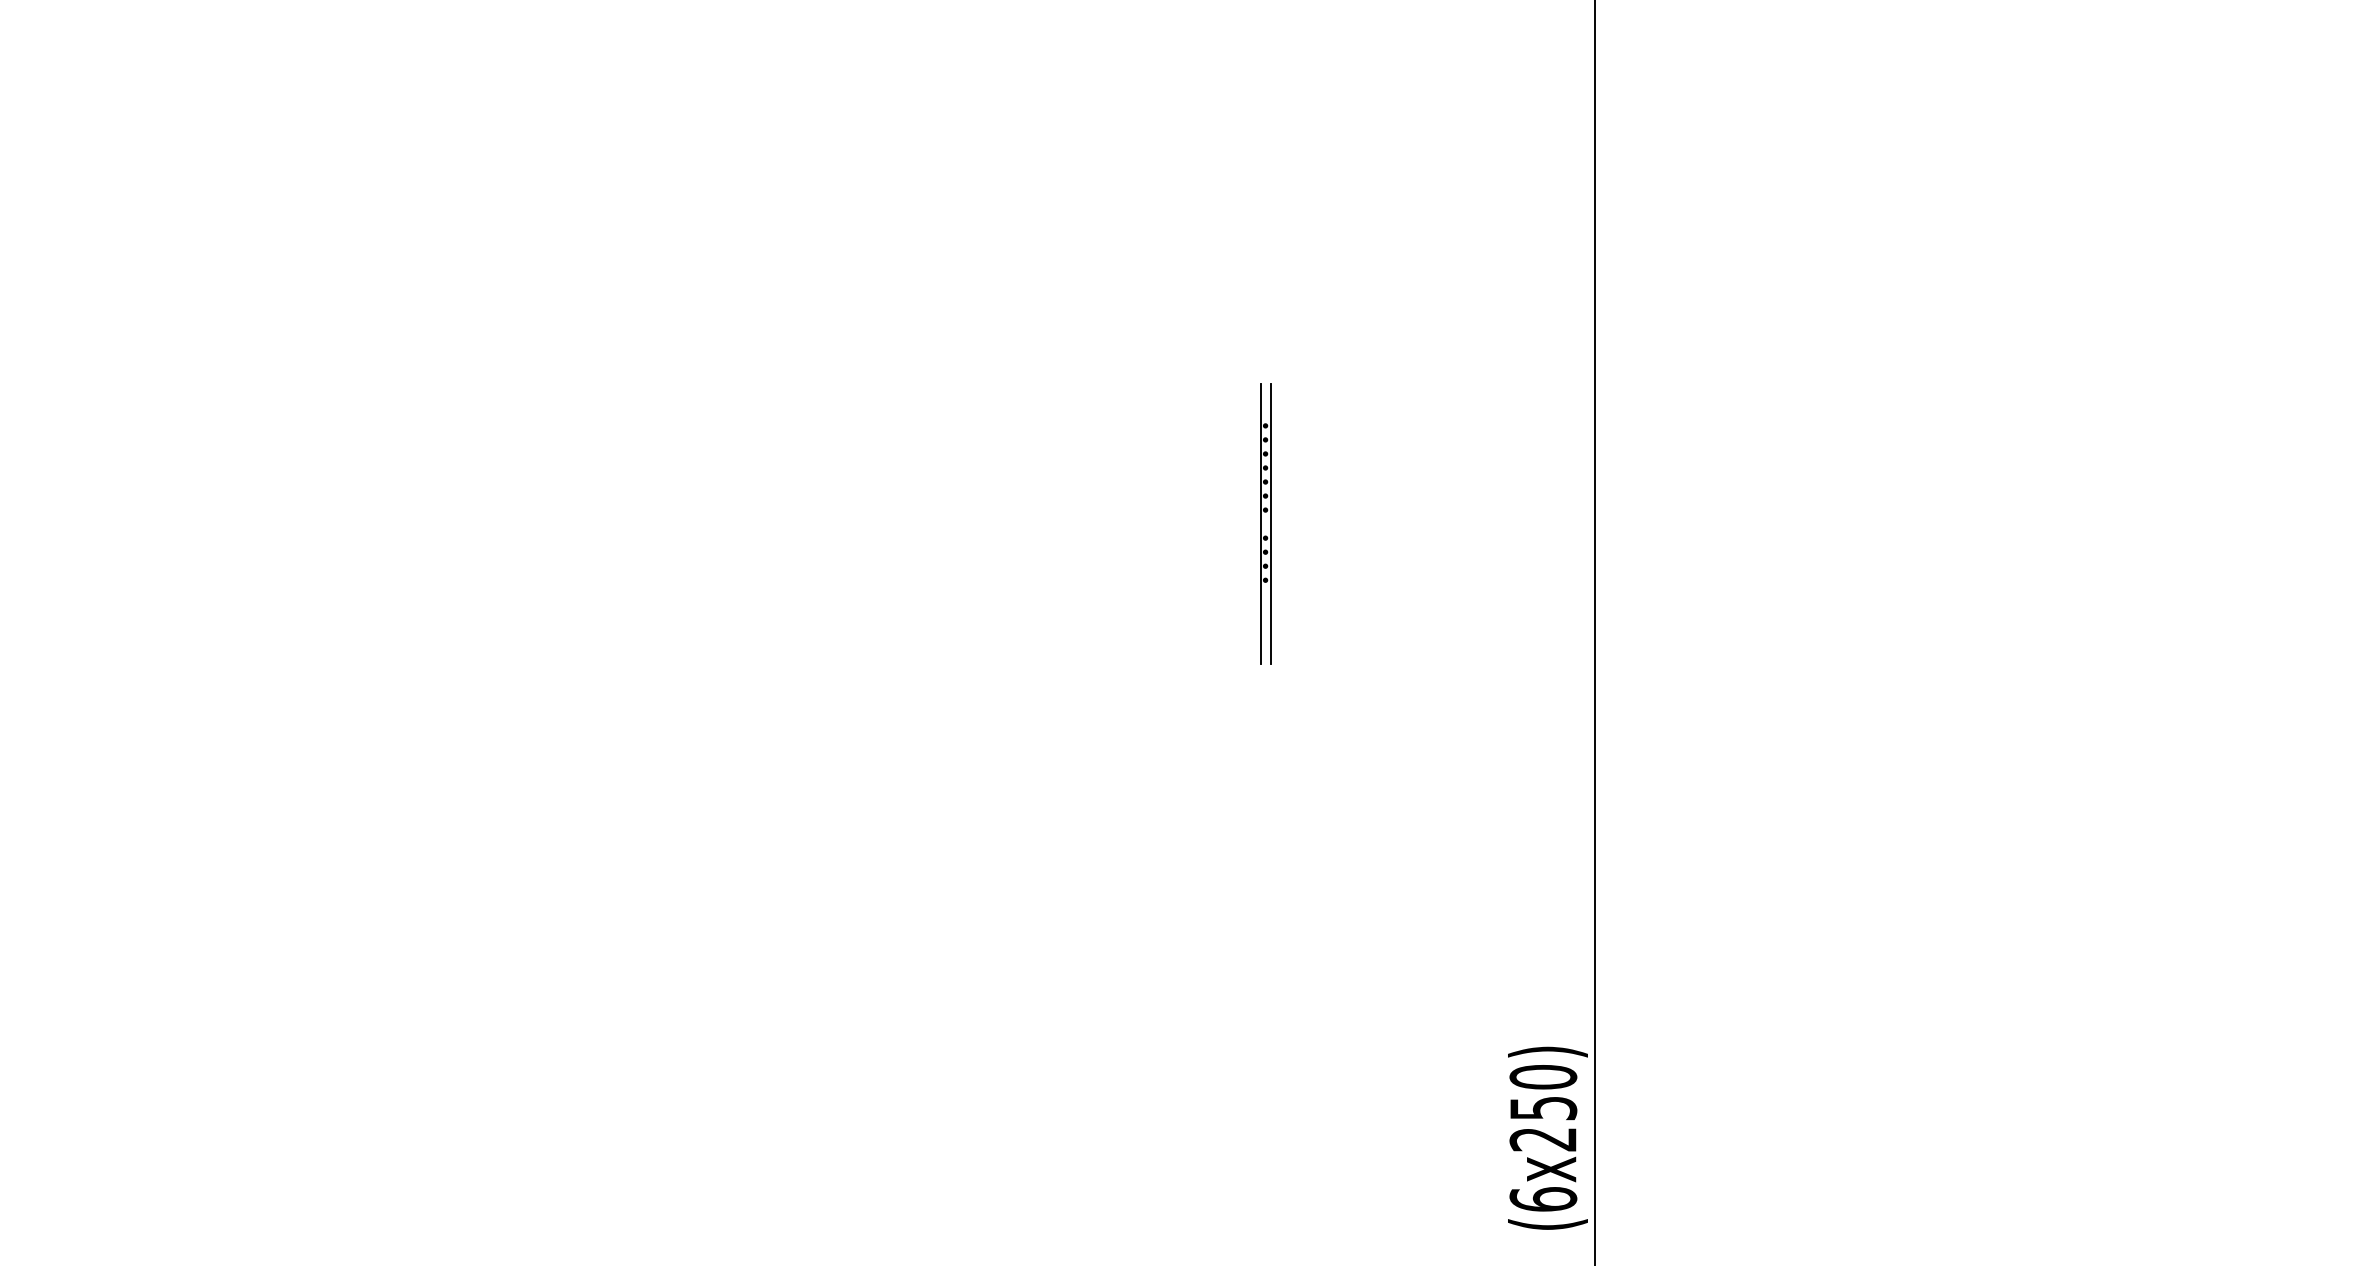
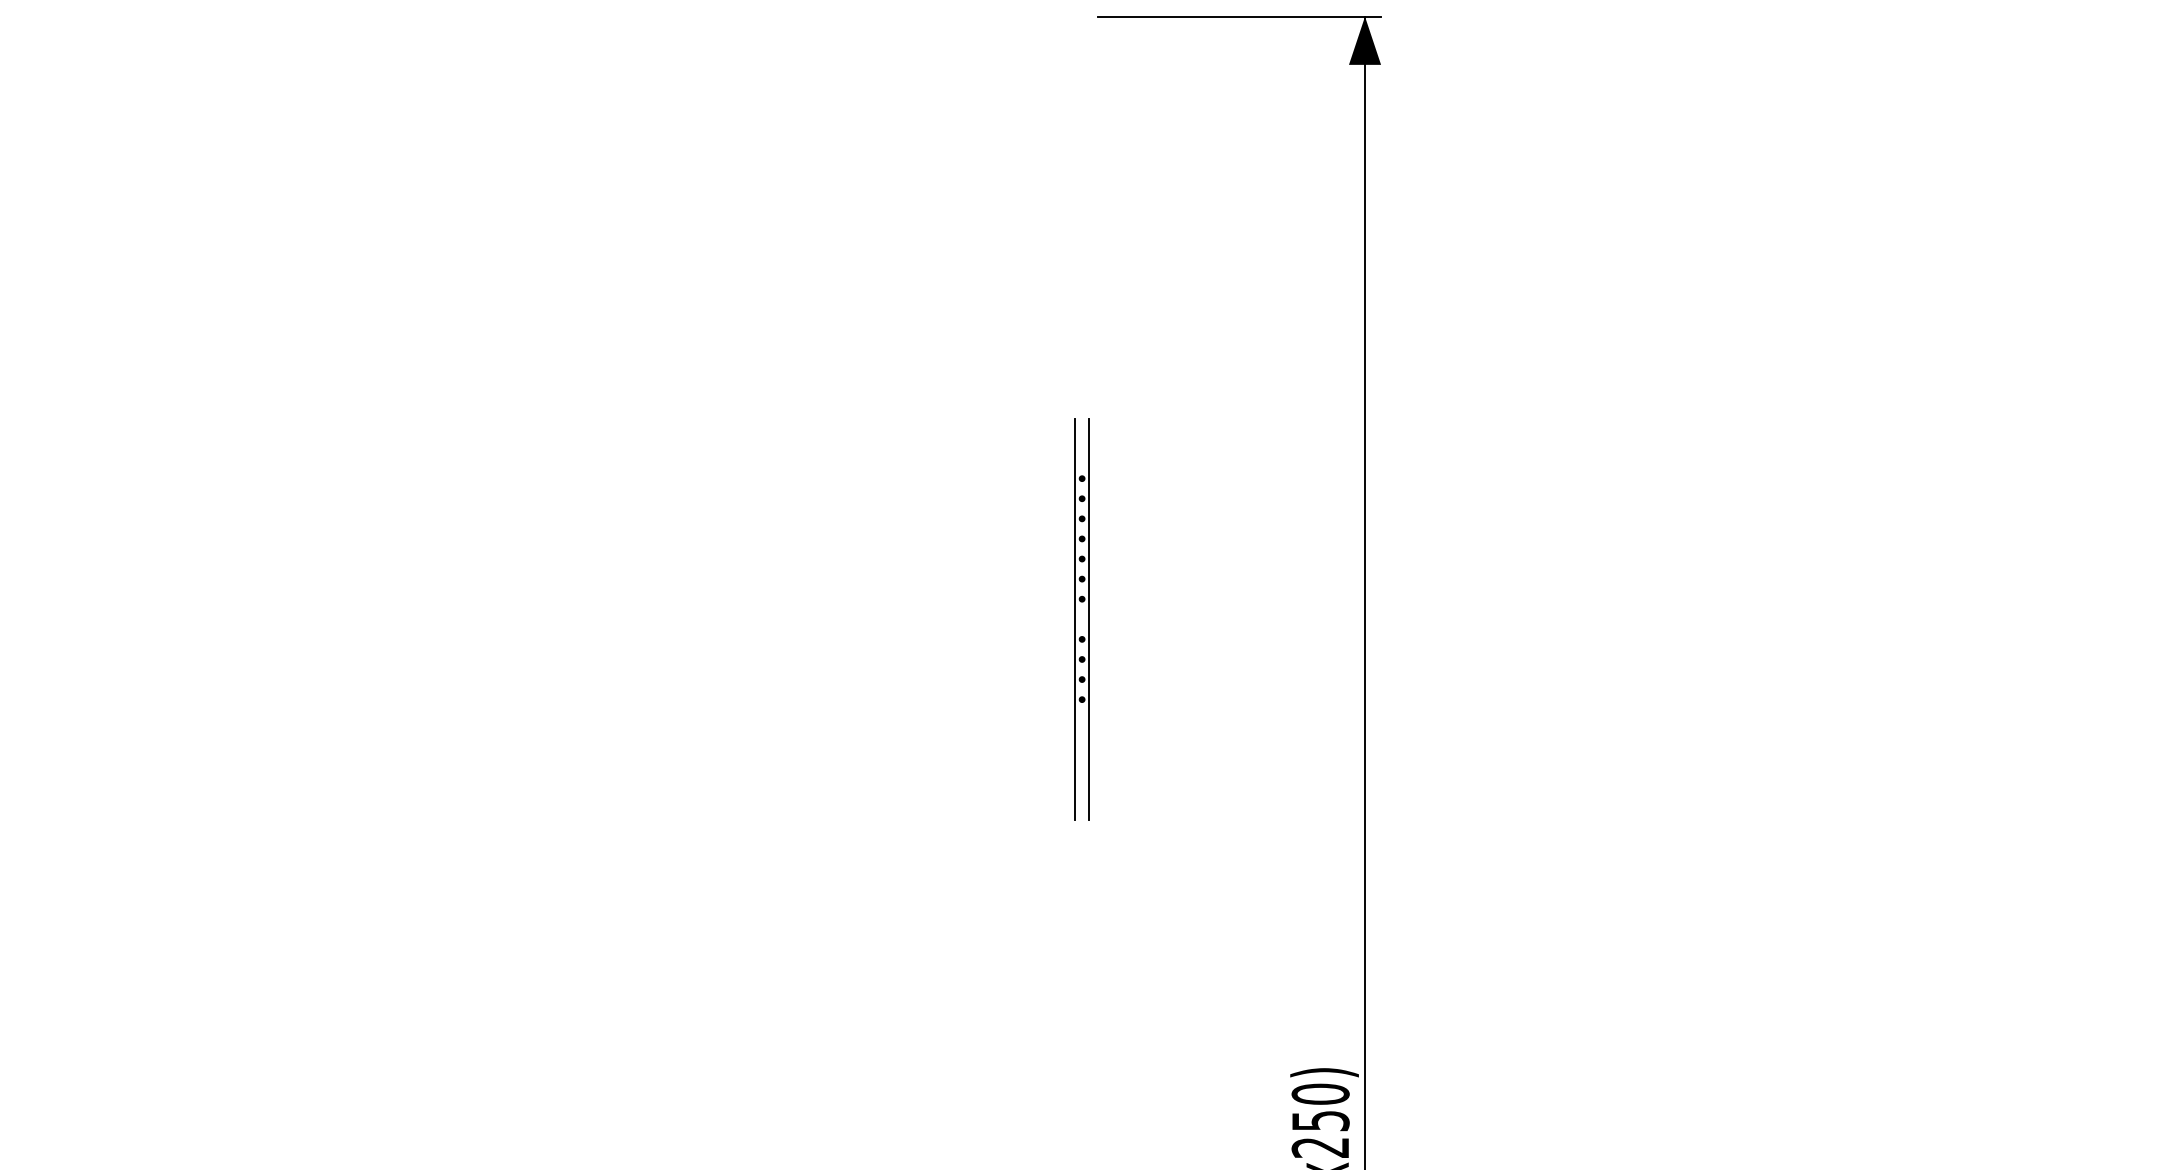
part: (1264, 524) -> (1081, 619), size x1.67

